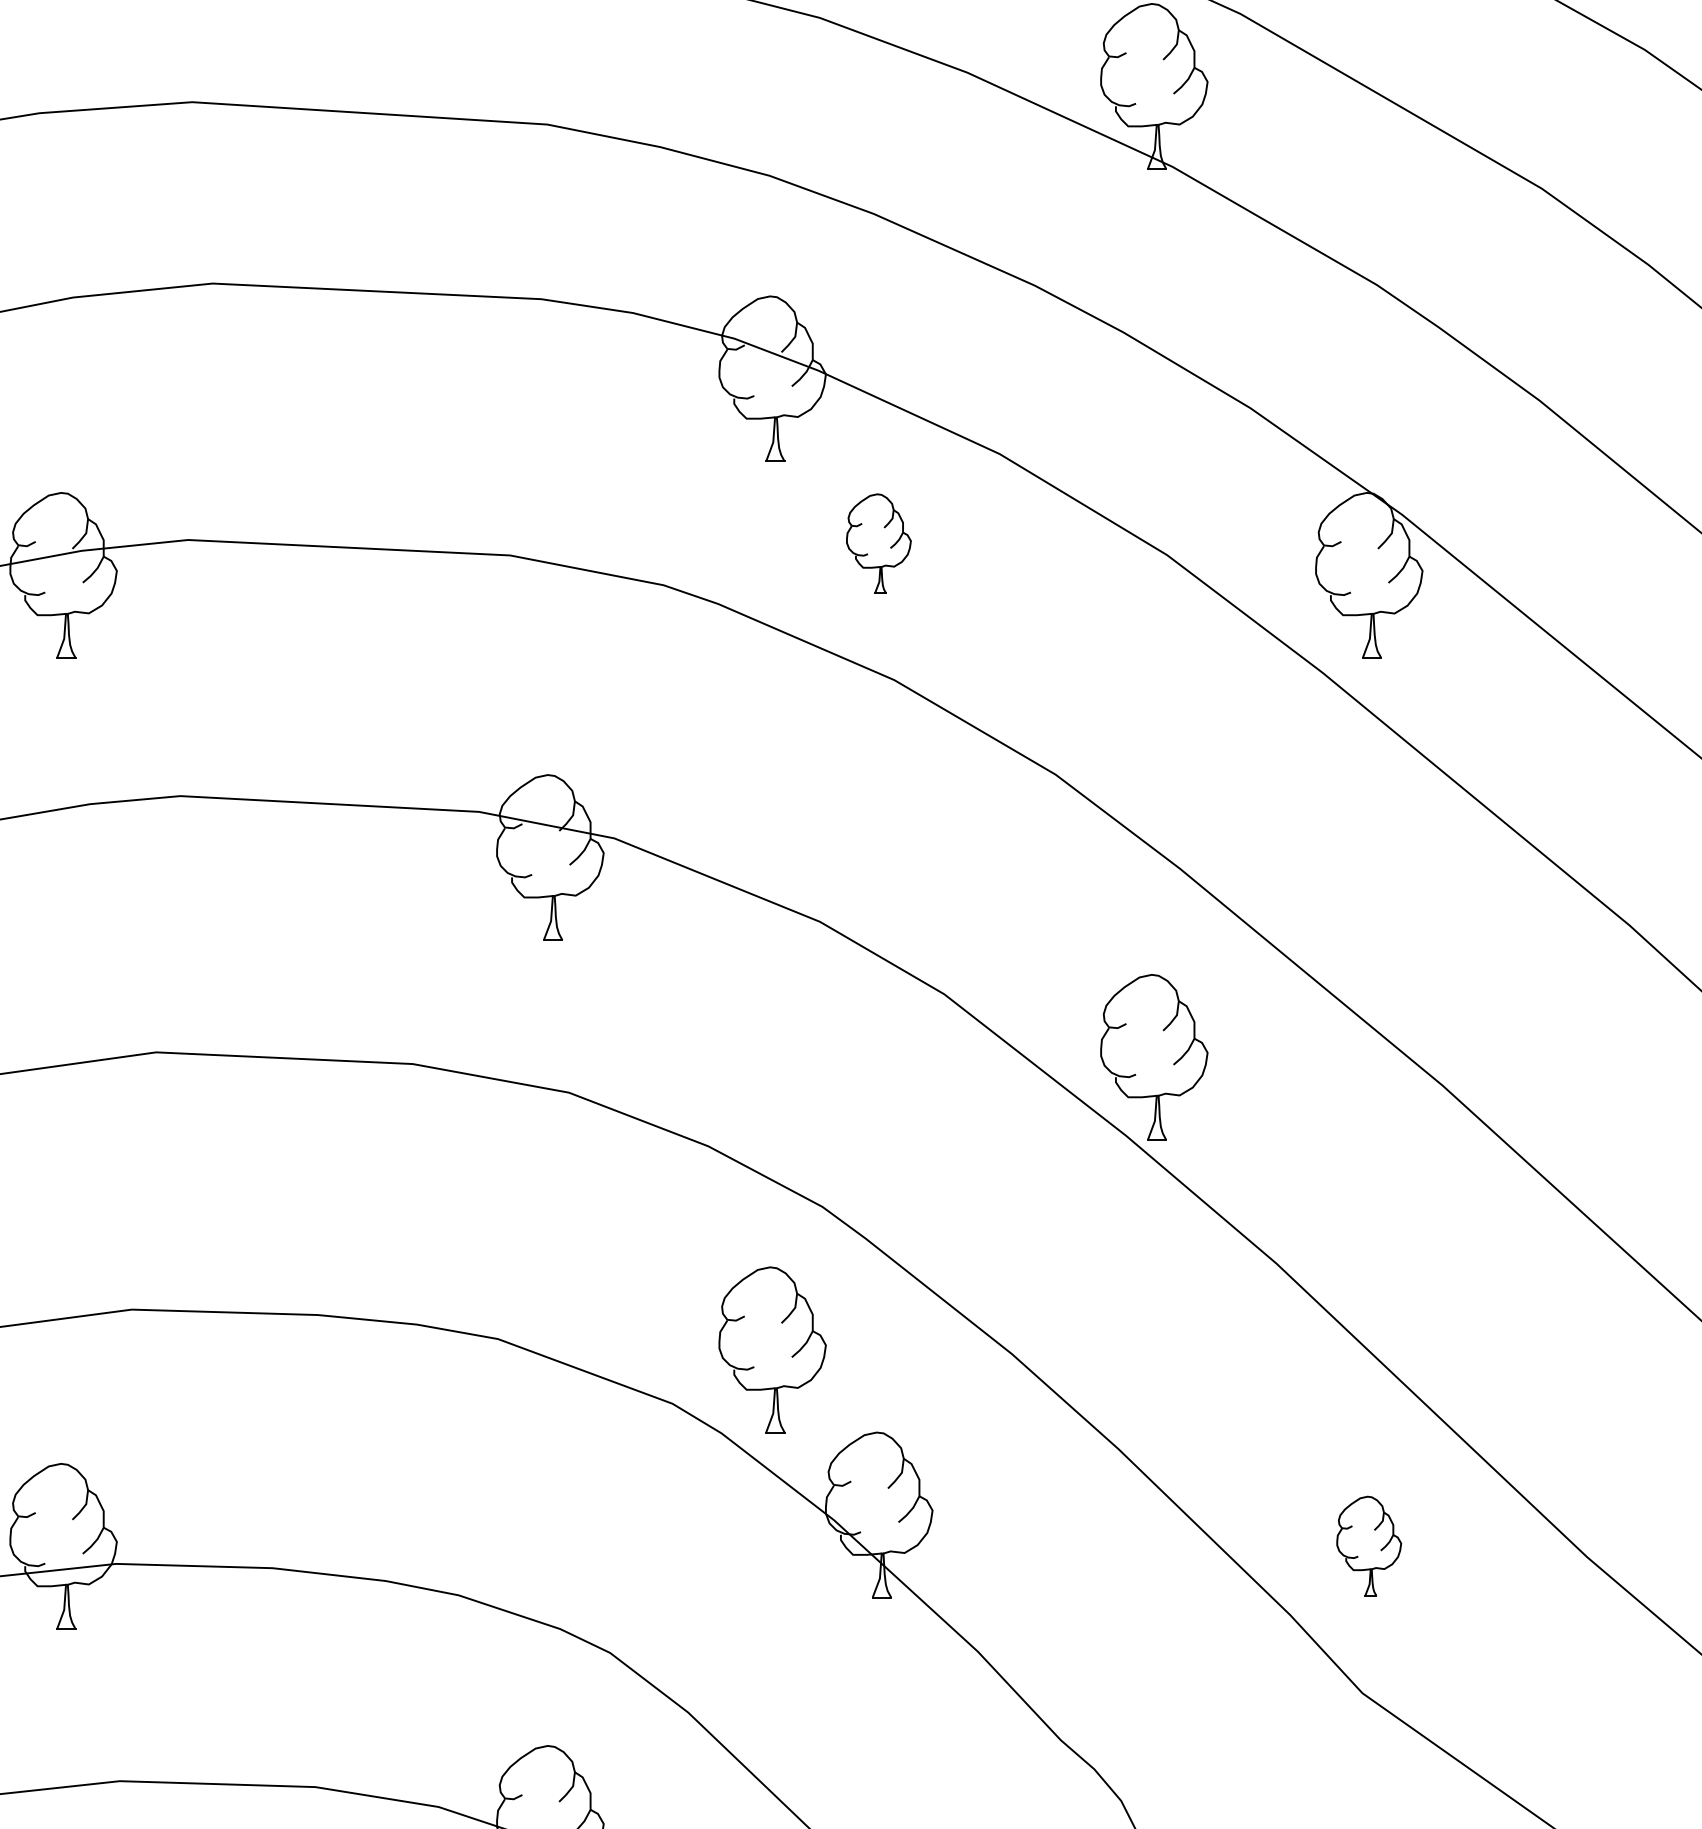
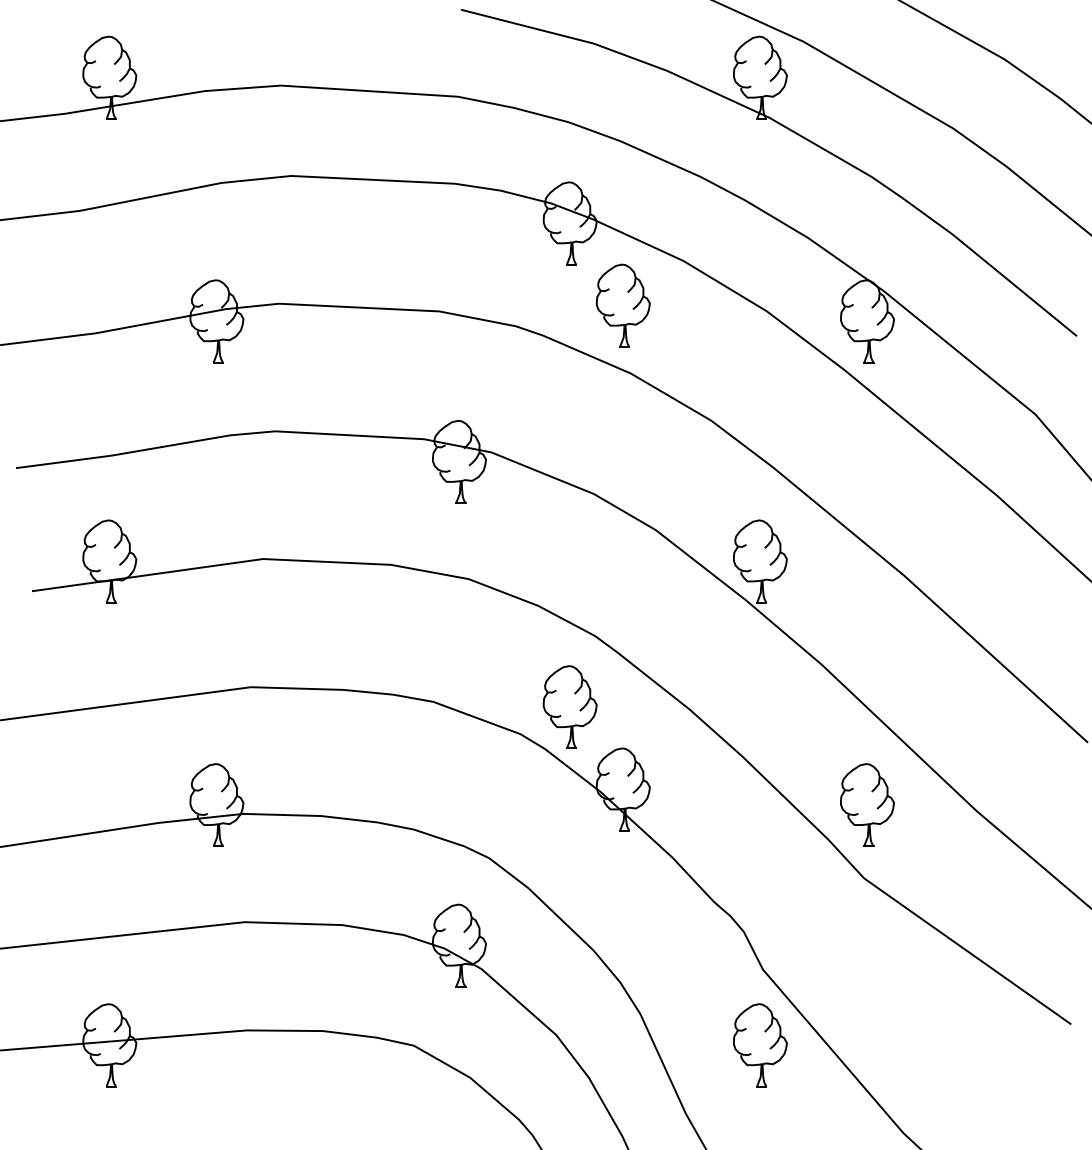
part: (877, 543) -> (622, 305), size x1.67
part: (1369, 1545) -> (867, 804), size x1.67

